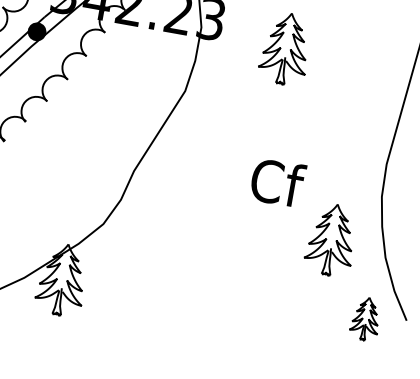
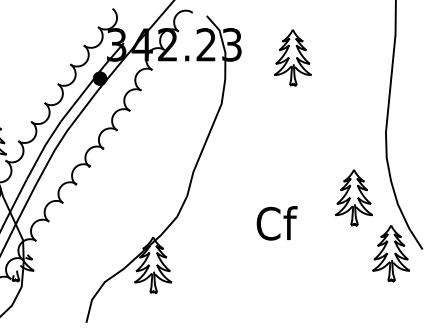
text: (277, 182) -> (276, 223), moved
part: (365, 318) -> (390, 253), size x1.67

